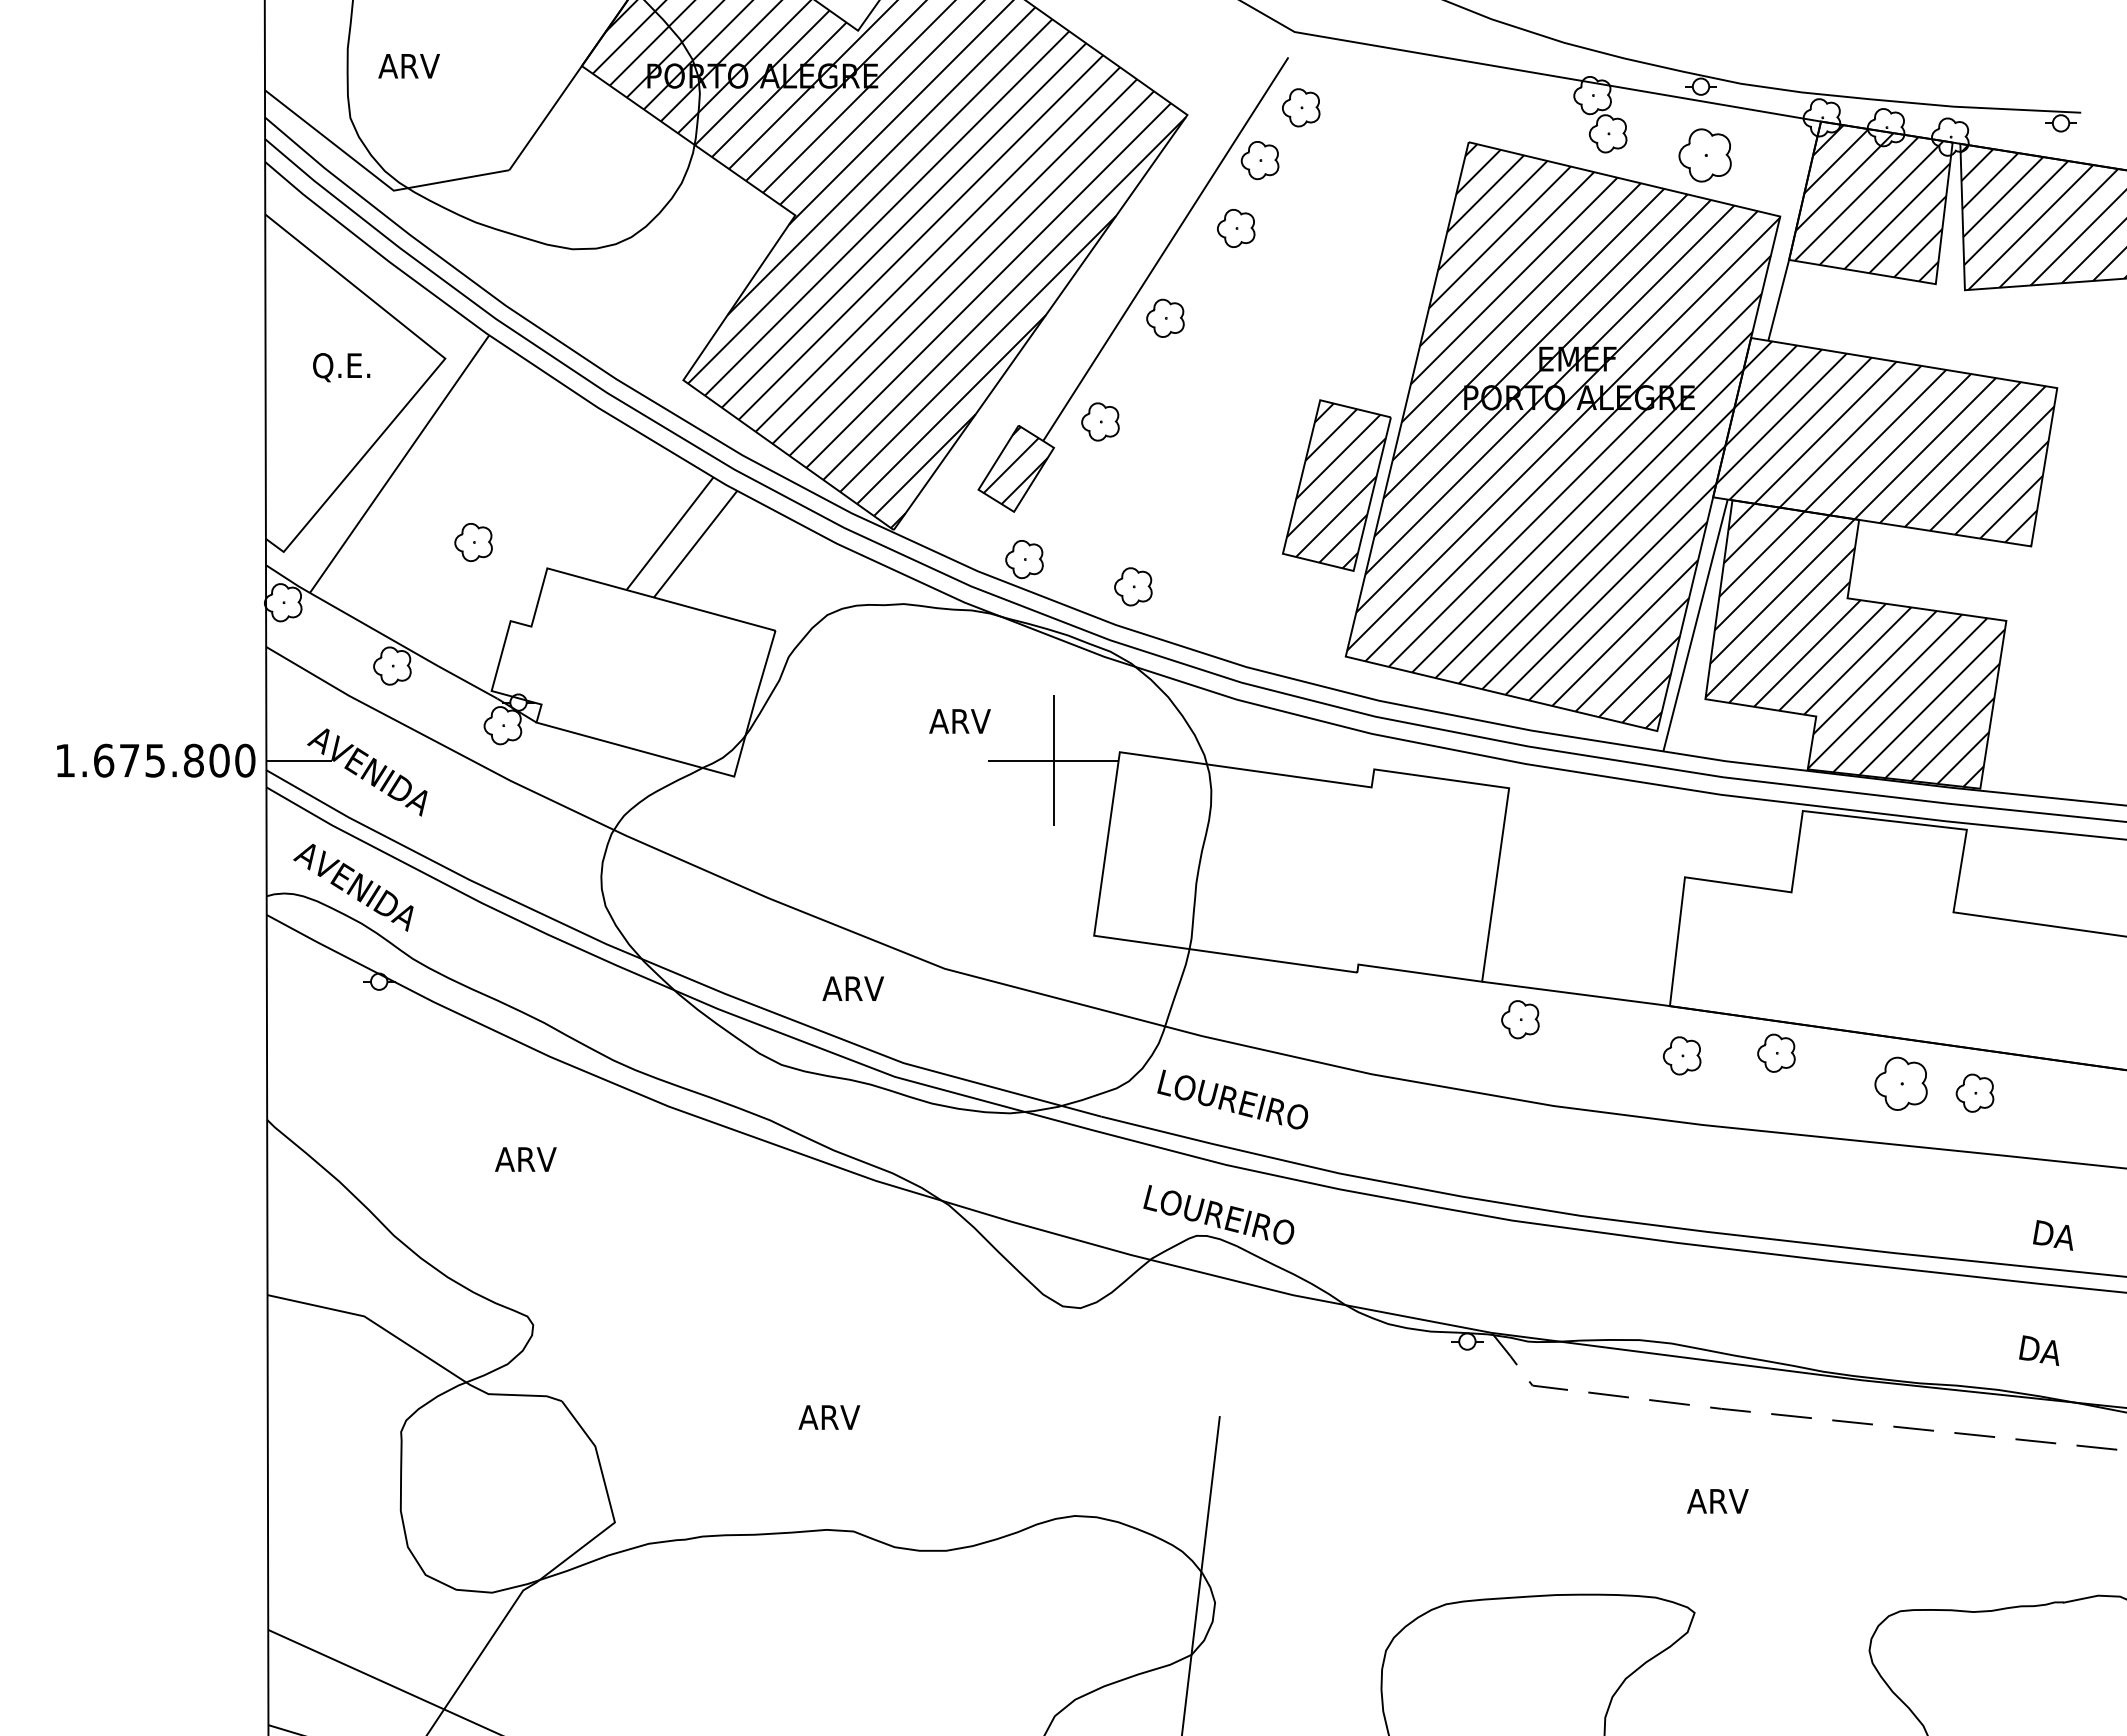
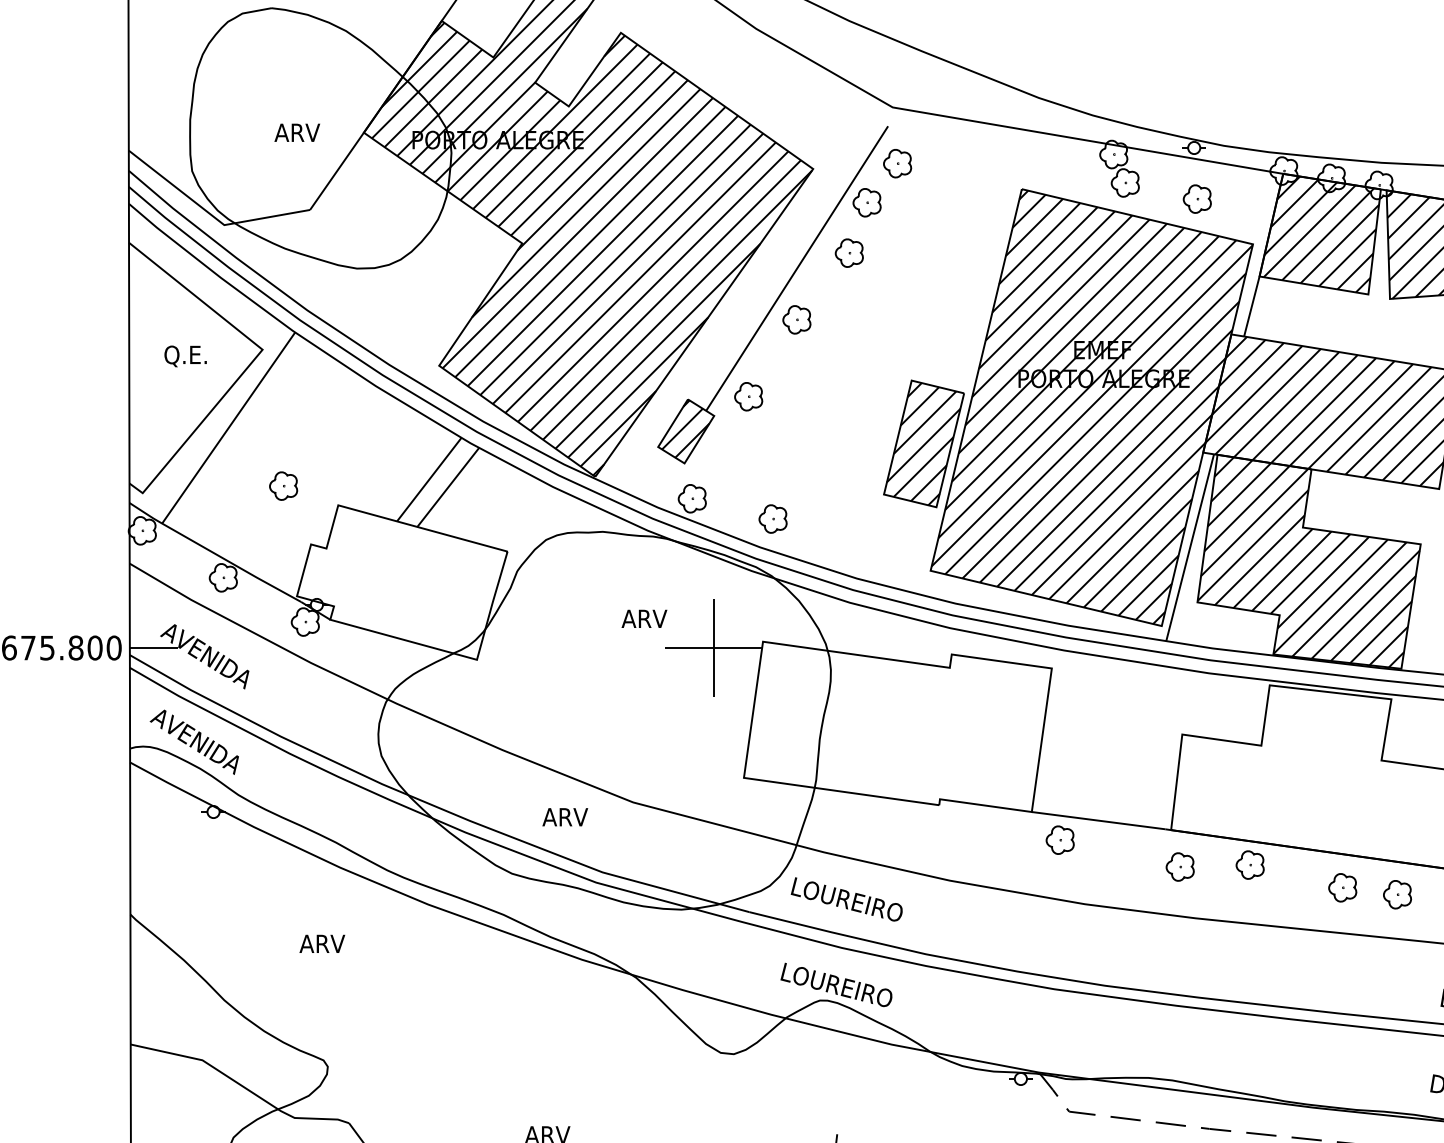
text: (408, 66) -> (296, 133), moved
part: (1705, 155) -> (1197, 199), size x0.71
part: (1901, 1083) -> (1342, 887), size x0.71

